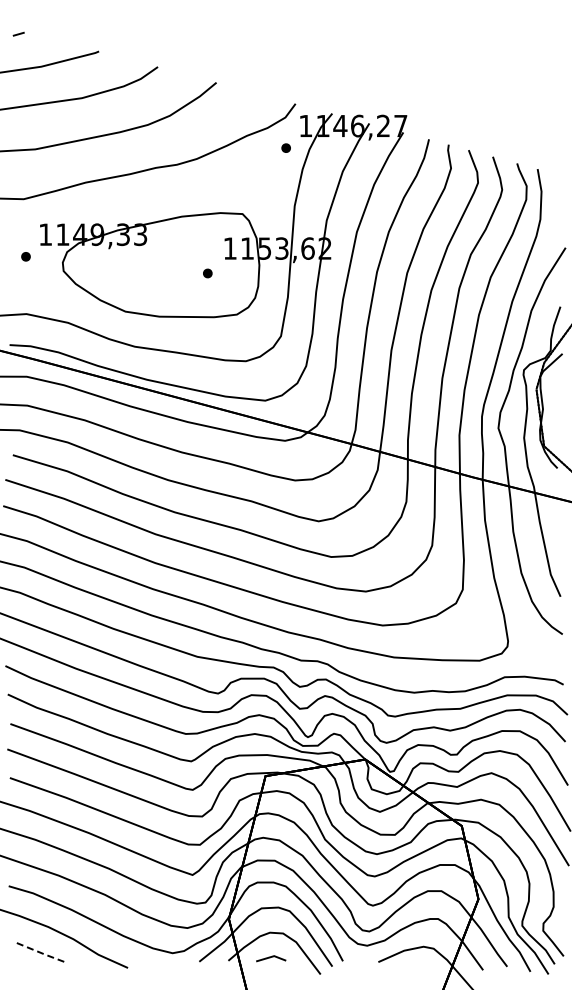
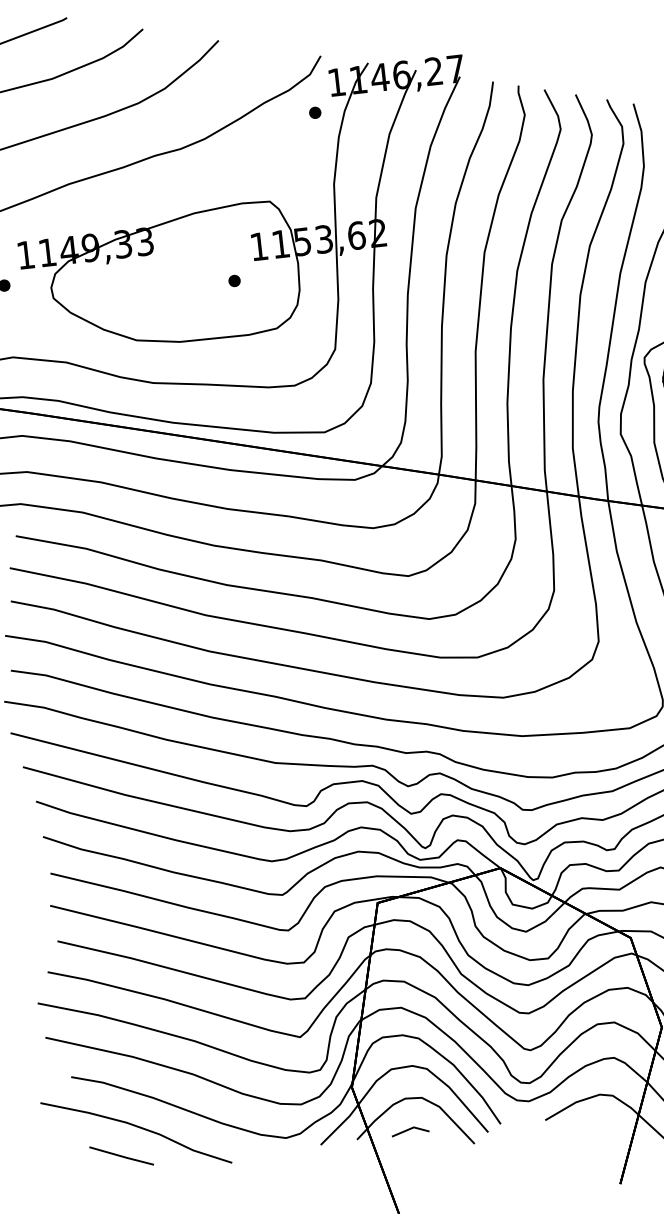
line: (41, 953) -> (121, 1156), dashed -> solid

